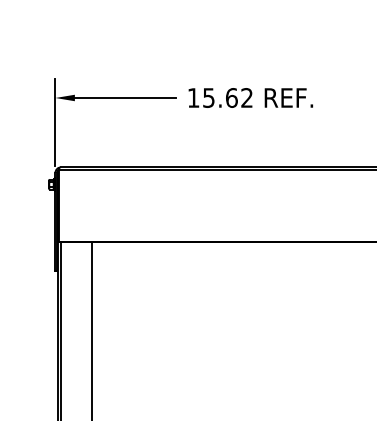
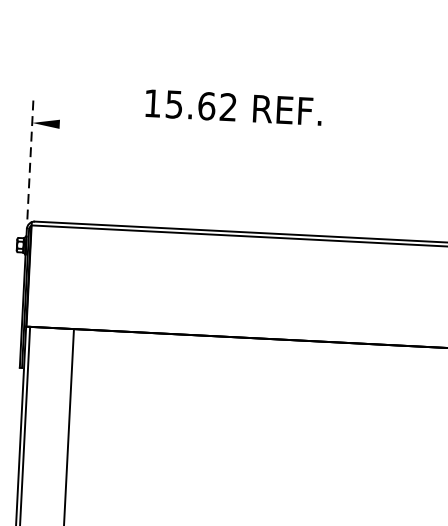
text: (250, 97) -> (233, 106), moved
line: (125, 98) -> (131, 128), removed
line: (55, 122) -> (30, 157), solid -> dashed

